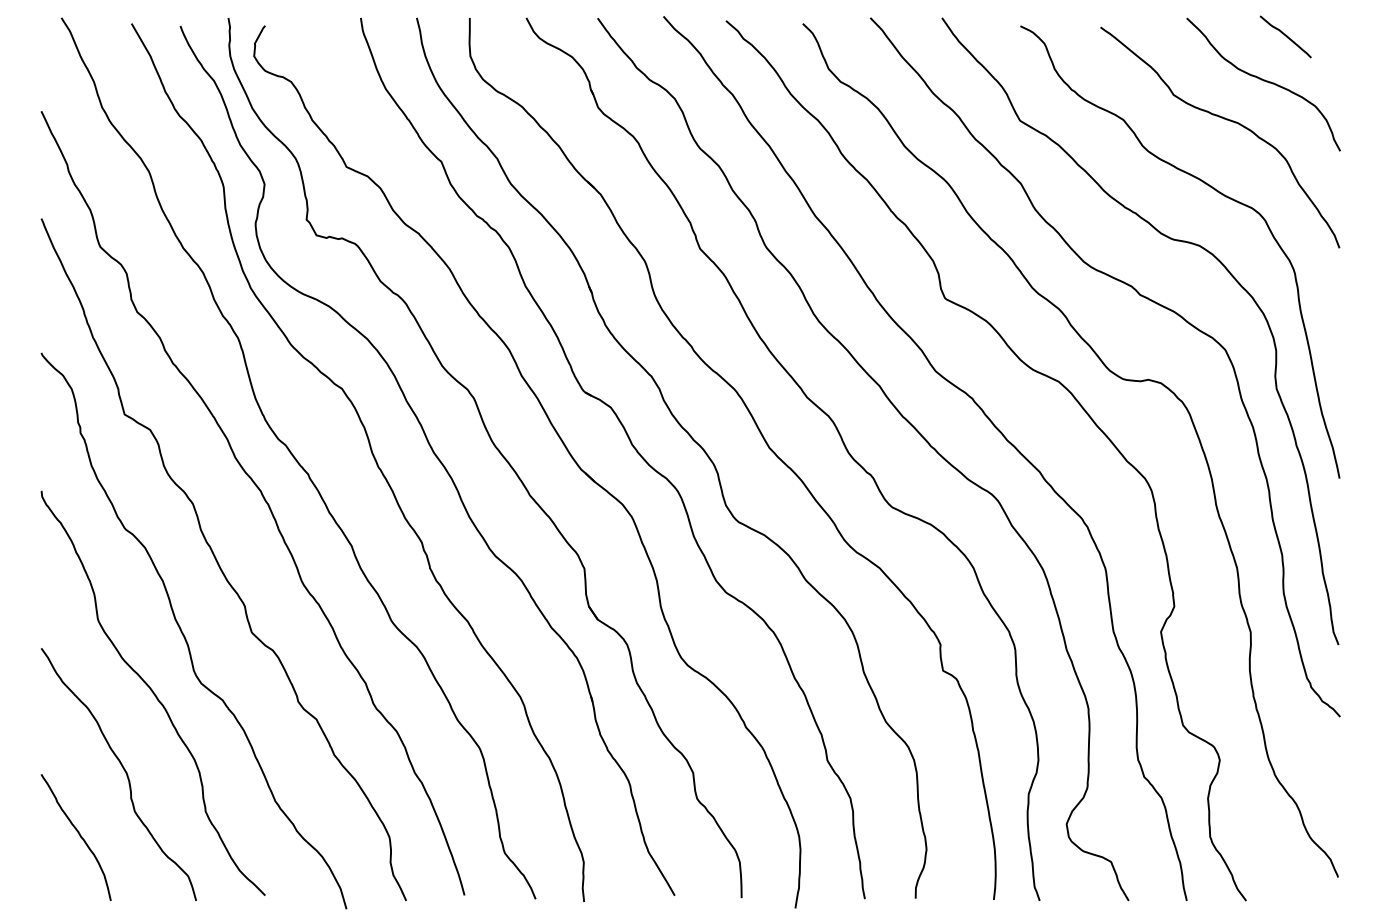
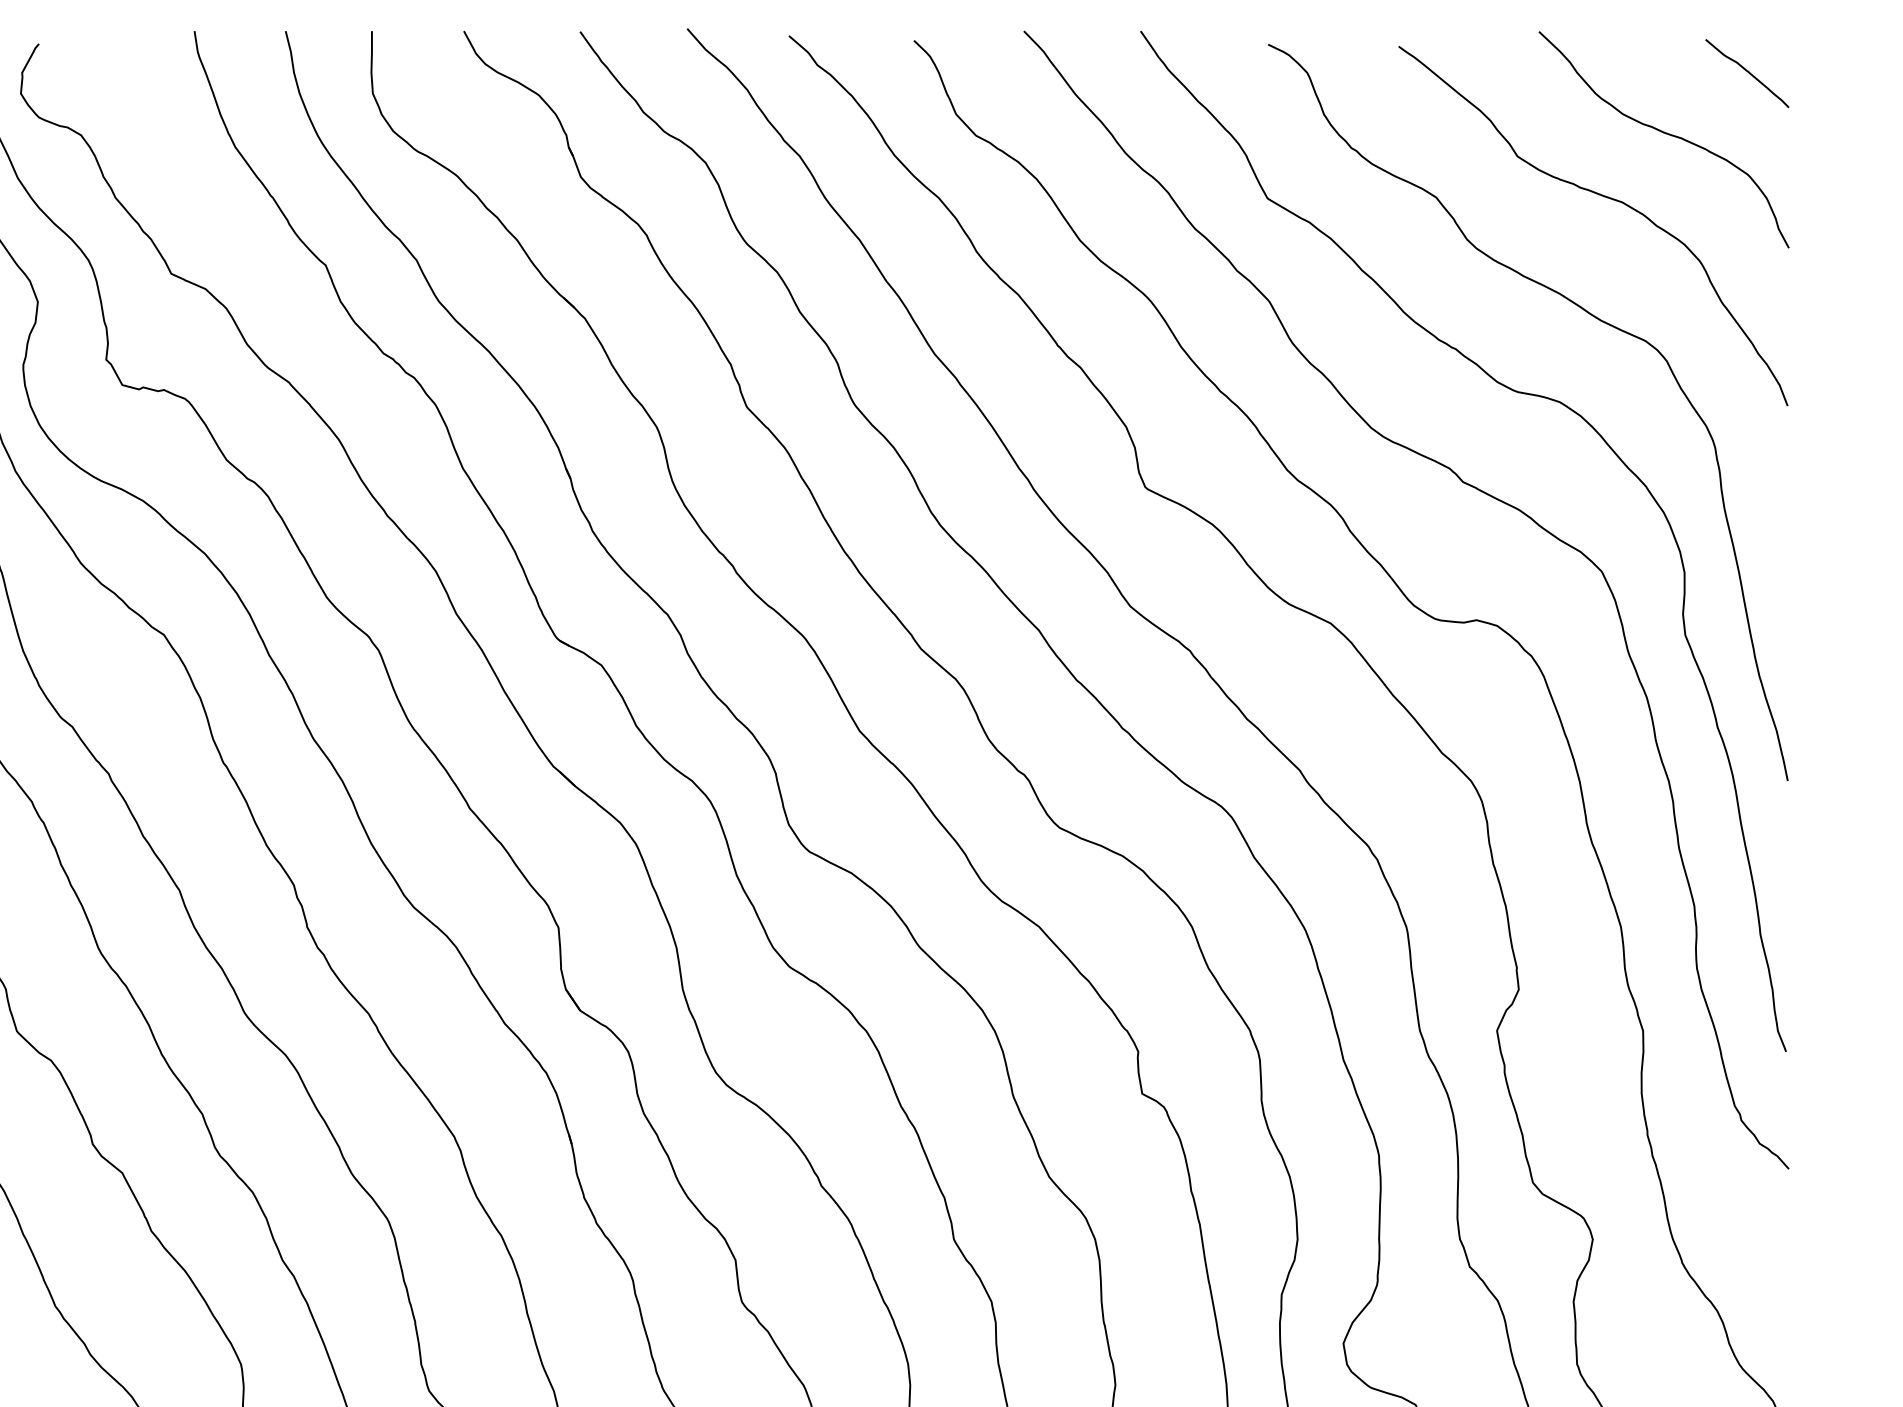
curve: (1285, 36) -> (1746, 72), moved

